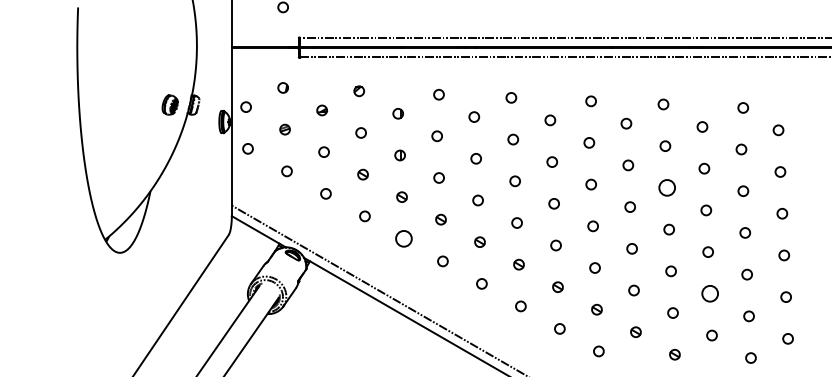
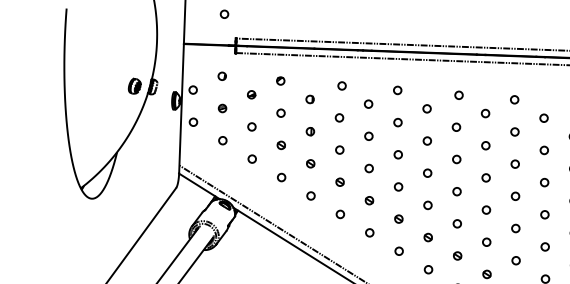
circle: (667, 187) -> (515, 163), size x0.62
circle: (403, 238) -> (310, 195), size x0.62
circle: (709, 293) -> (544, 246), size x0.62

